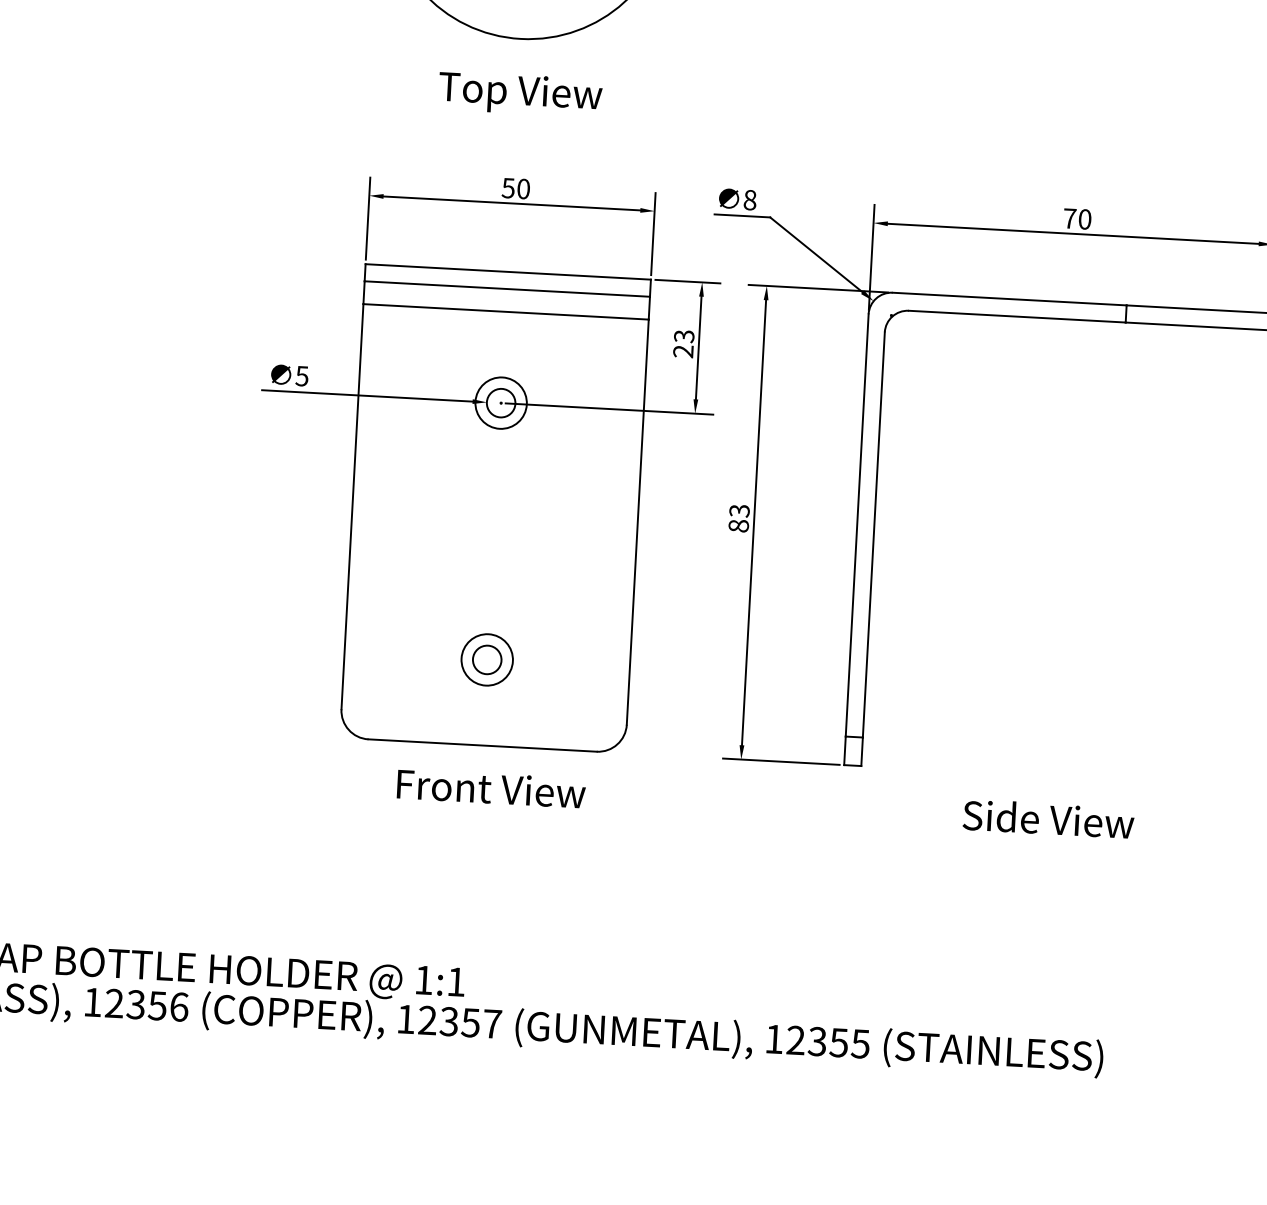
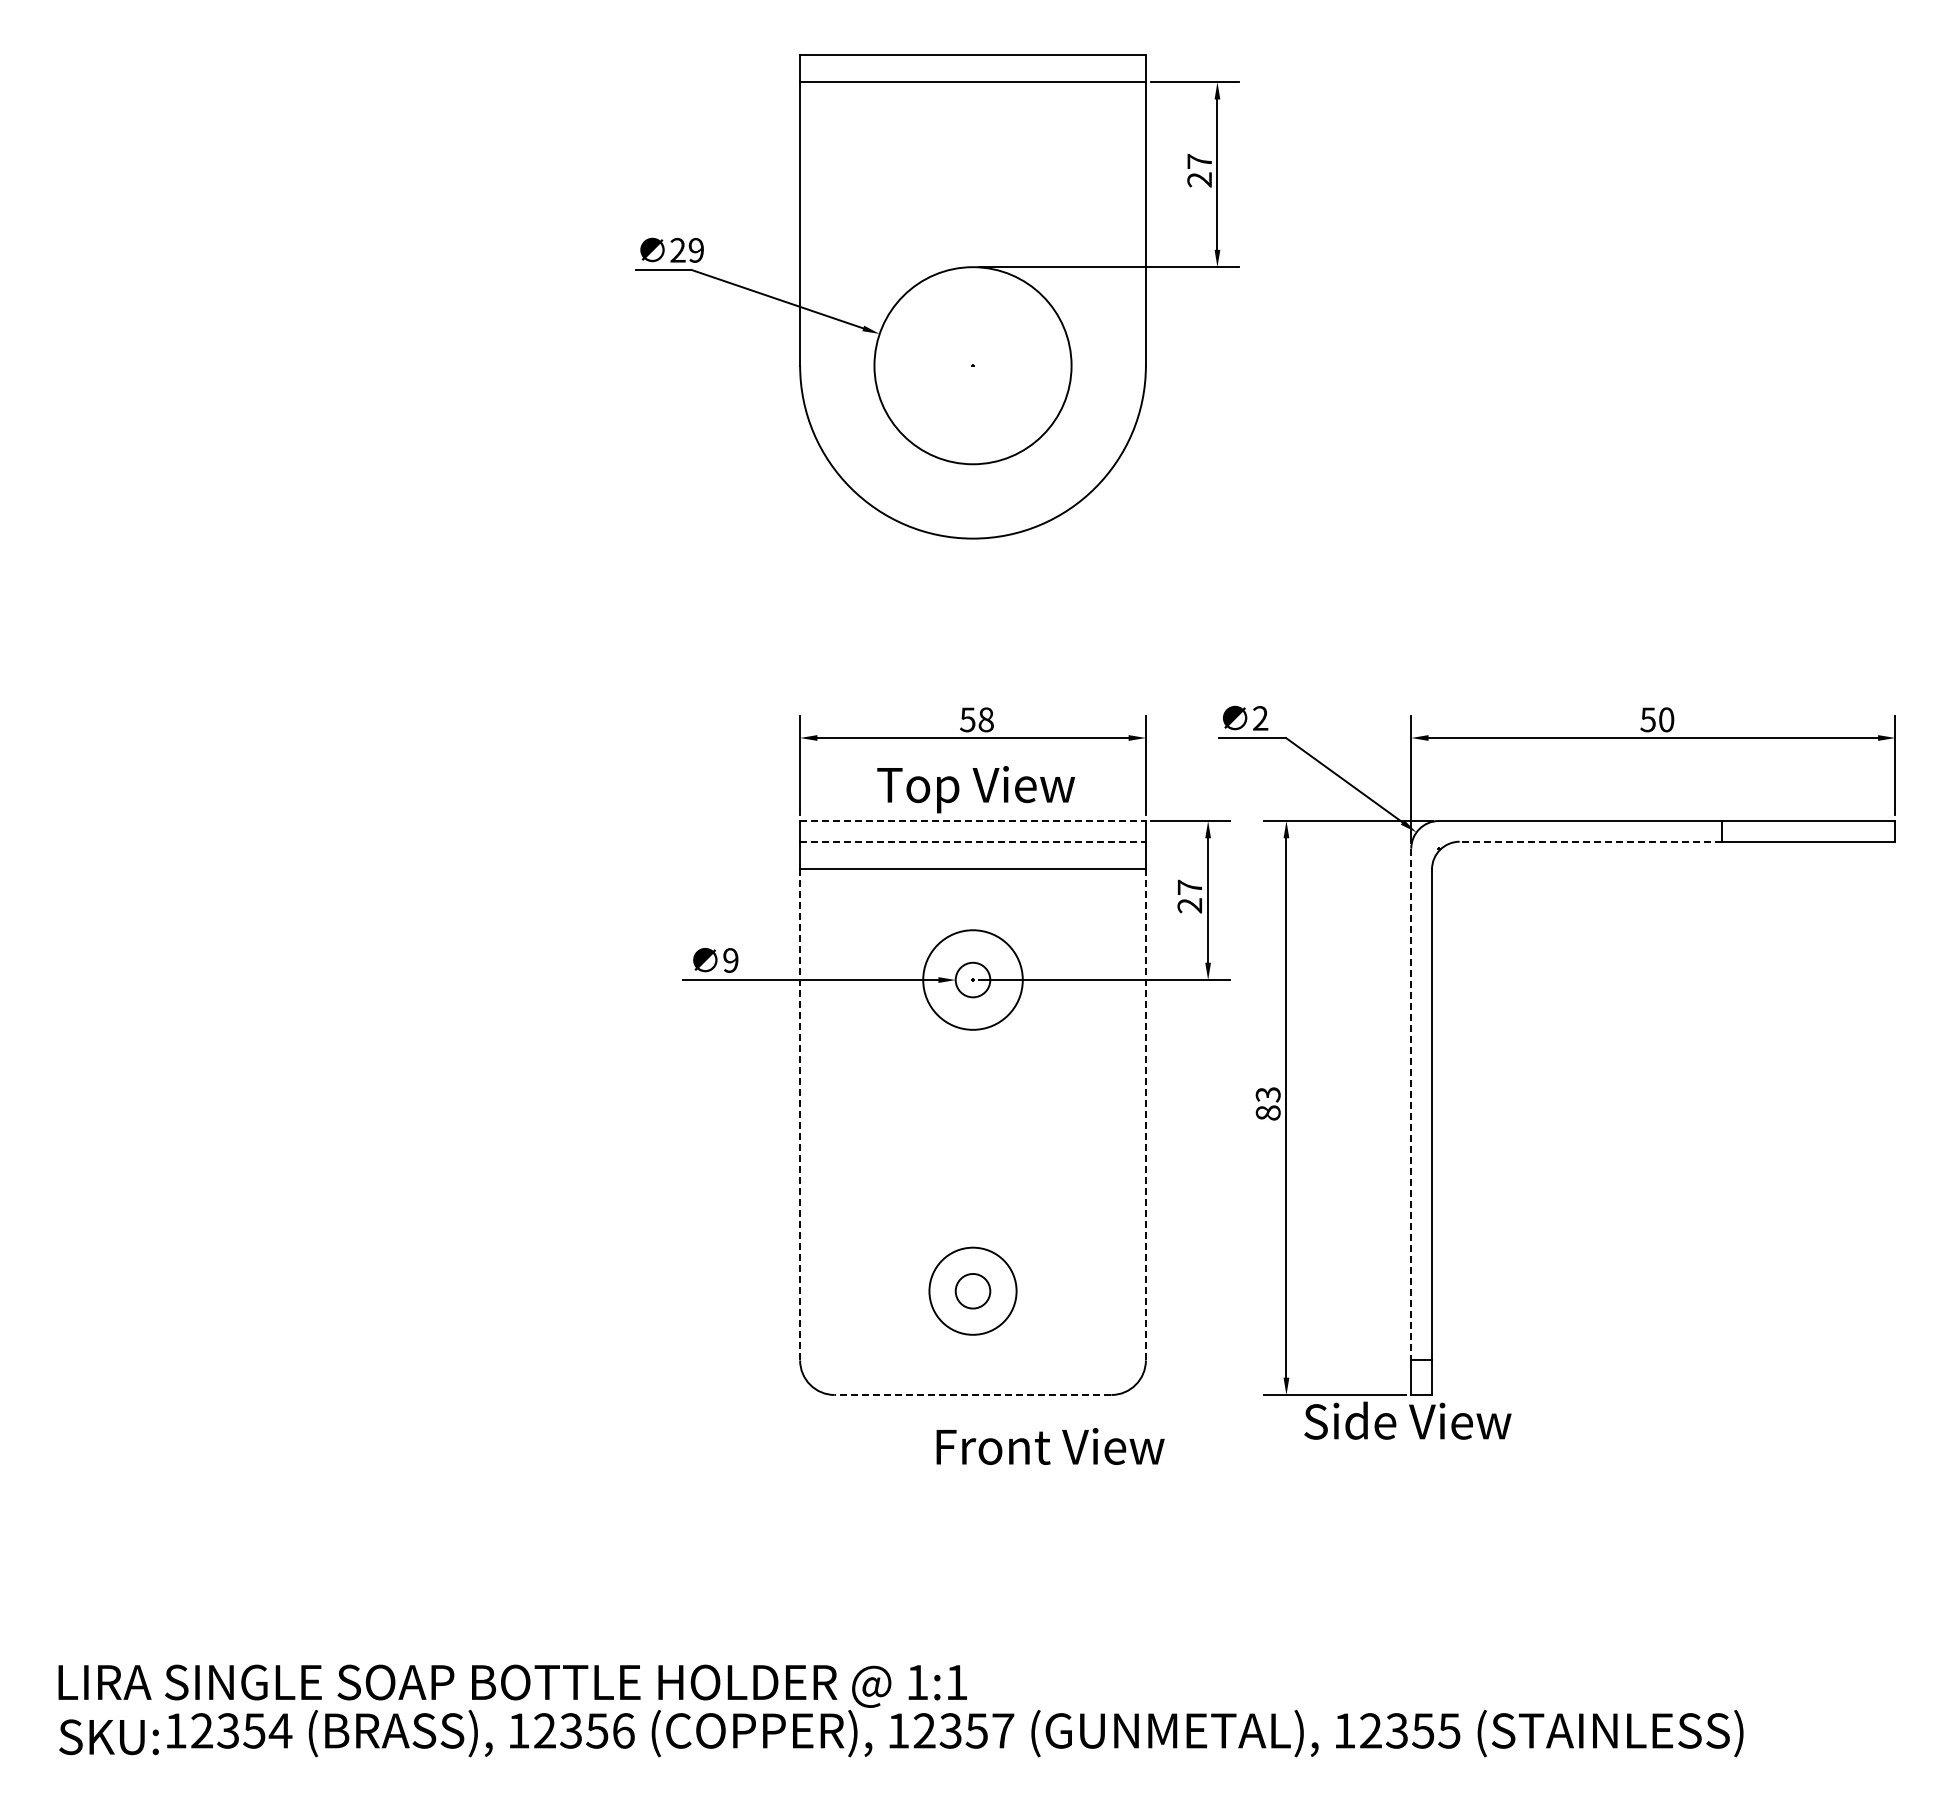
text: (520, 94) -> (976, 789), moved
text: (523, 189) -> (985, 720), 50 -> 58
text: (750, 200) -> (1260, 718), 8 -> 2
text: (1069, 218) -> (1647, 719), 70 -> 50
line: (508, 271) -> (973, 820), solid -> dashed
line: (507, 288) -> (973, 841), solid -> dashed
line: (1016, 316) -> (1590, 841), solid -> dashed
text: (683, 336) -> (1189, 887), 23 -> 27
text: (301, 376) -> (730, 960), 5 -> 9
circle: (500, 402) -> (972, 979), size x1.6
line: (352, 506) -> (800, 1114), solid -> dashed
line: (637, 521) -> (1145, 1114), solid -> dashed
line: (857, 525) -> (1411, 1104), solid -> dashed
circle: (486, 660) -> (972, 1291), size x1.4
line: (482, 745) -> (972, 1395), solid -> dashed
text: (491, 788) -> (1050, 1446), moved
text: (1048, 818) -> (1407, 1420), moved

